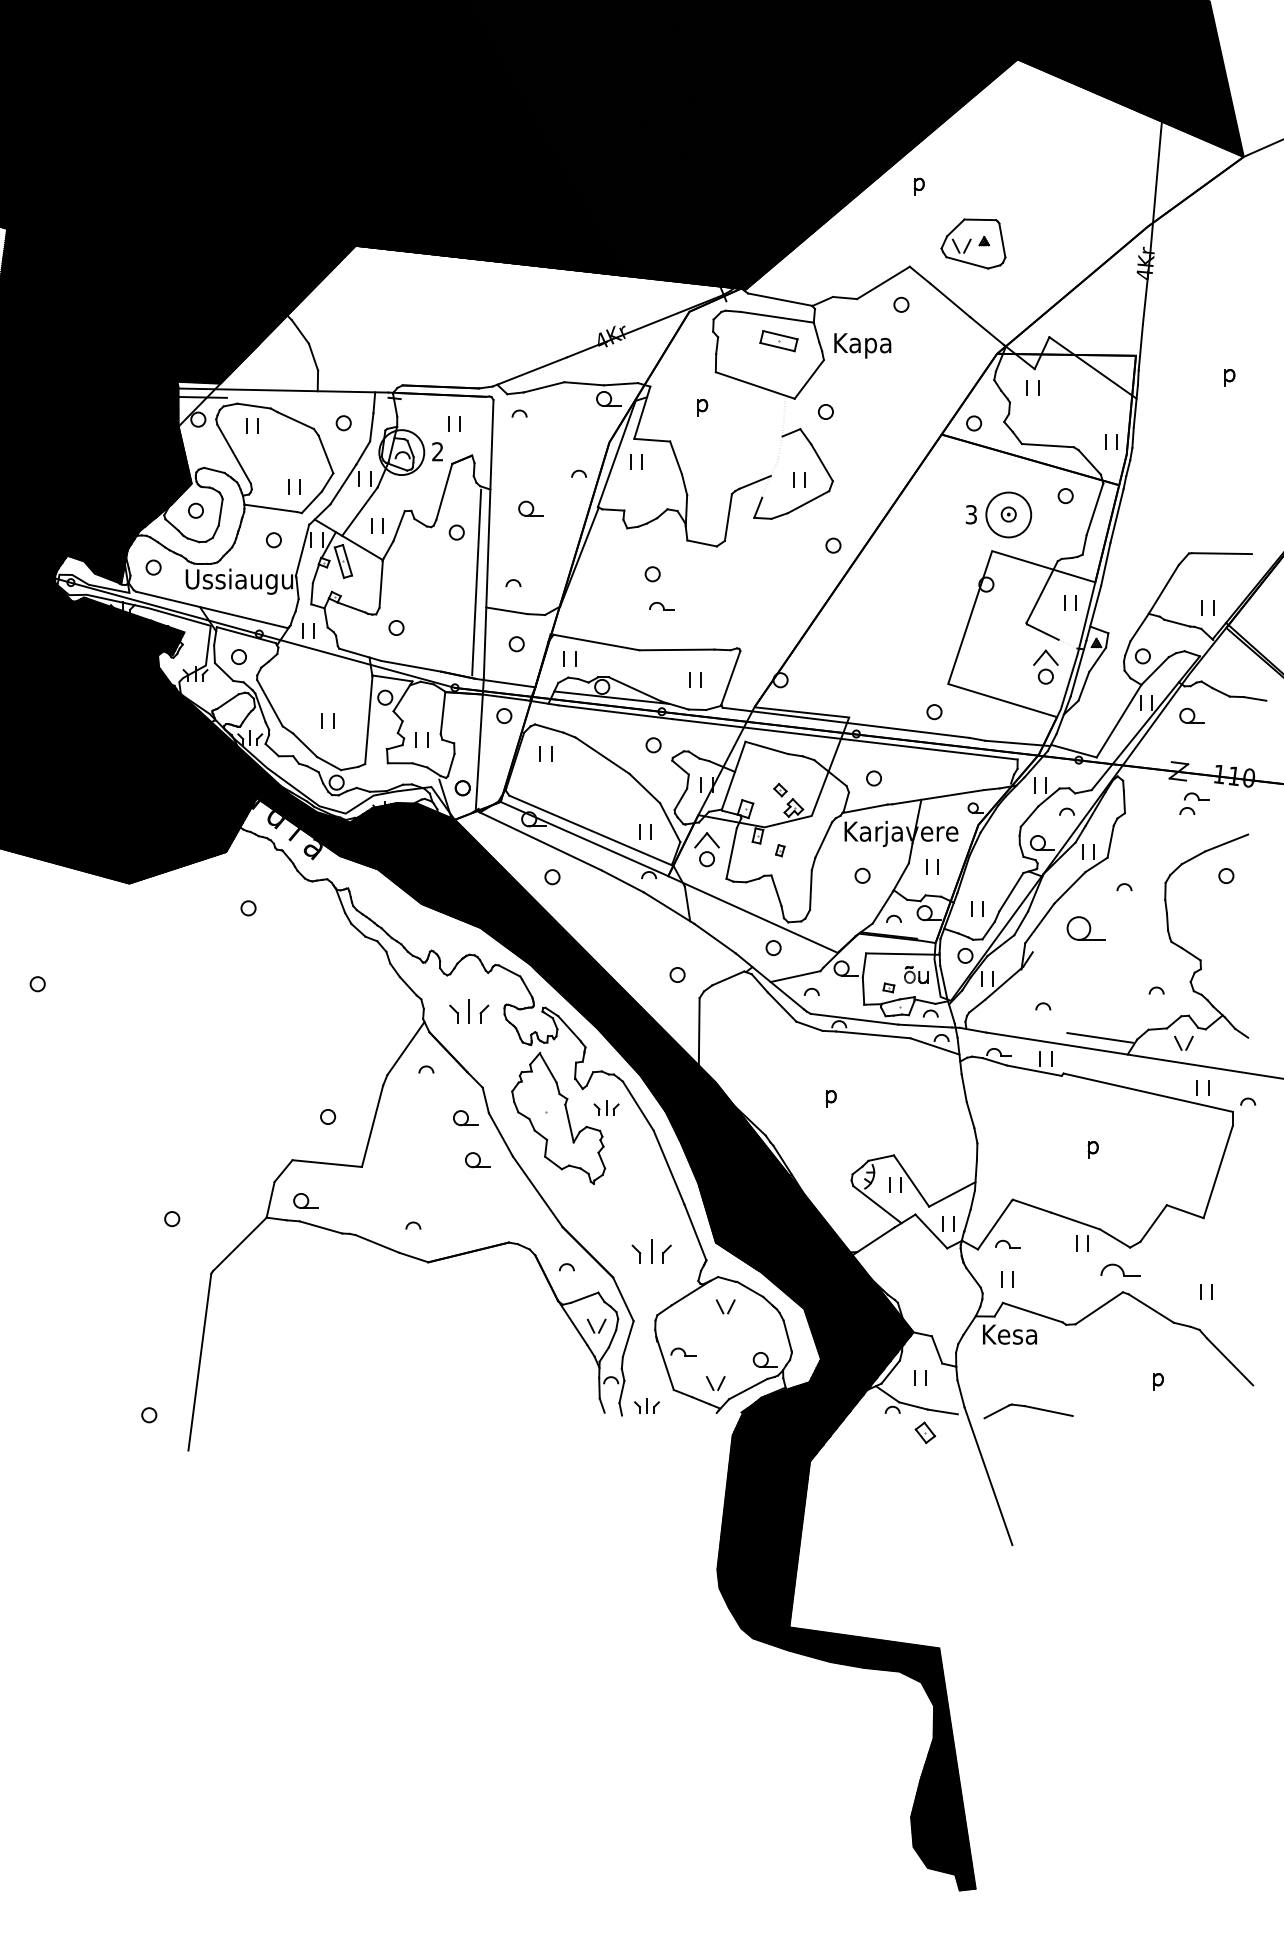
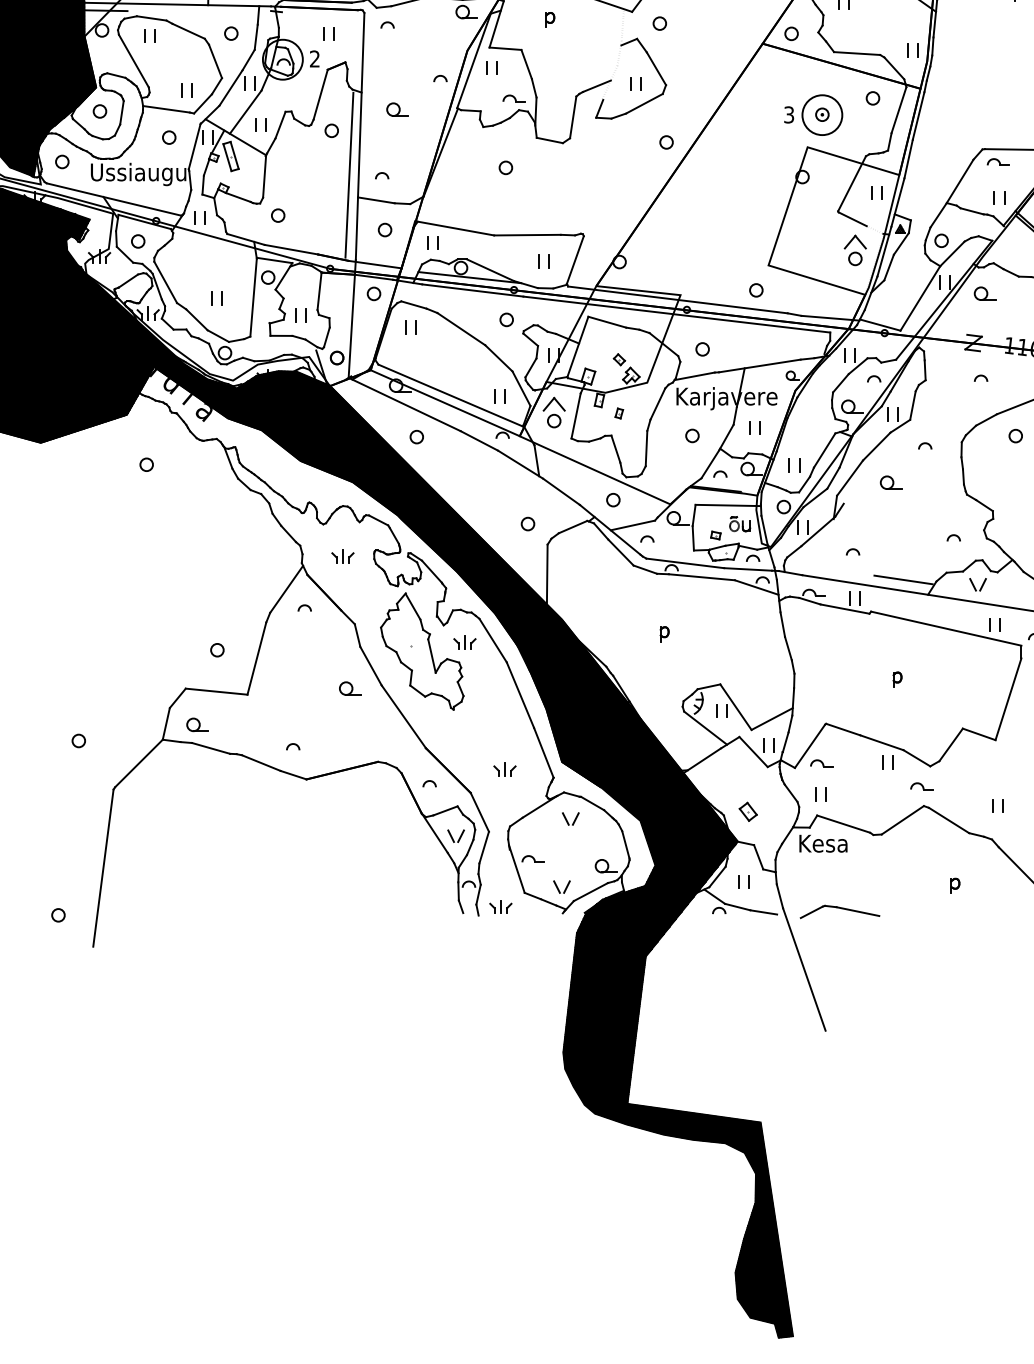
part: (661, 606) -> (513, 98), moved
part: (1196, 796) -> (998, 161), moved
part: (1085, 928) -> (890, 482), size x0.62
part: (469, 1011) -> (343, 556), size x0.62
part: (465, 1118) -> (339, 651), removed
part: (651, 1250) -> (504, 768), size x0.62
part: (1120, 1269) -> (921, 785), size x0.62
part: (925, 1432) -> (748, 811), moved

